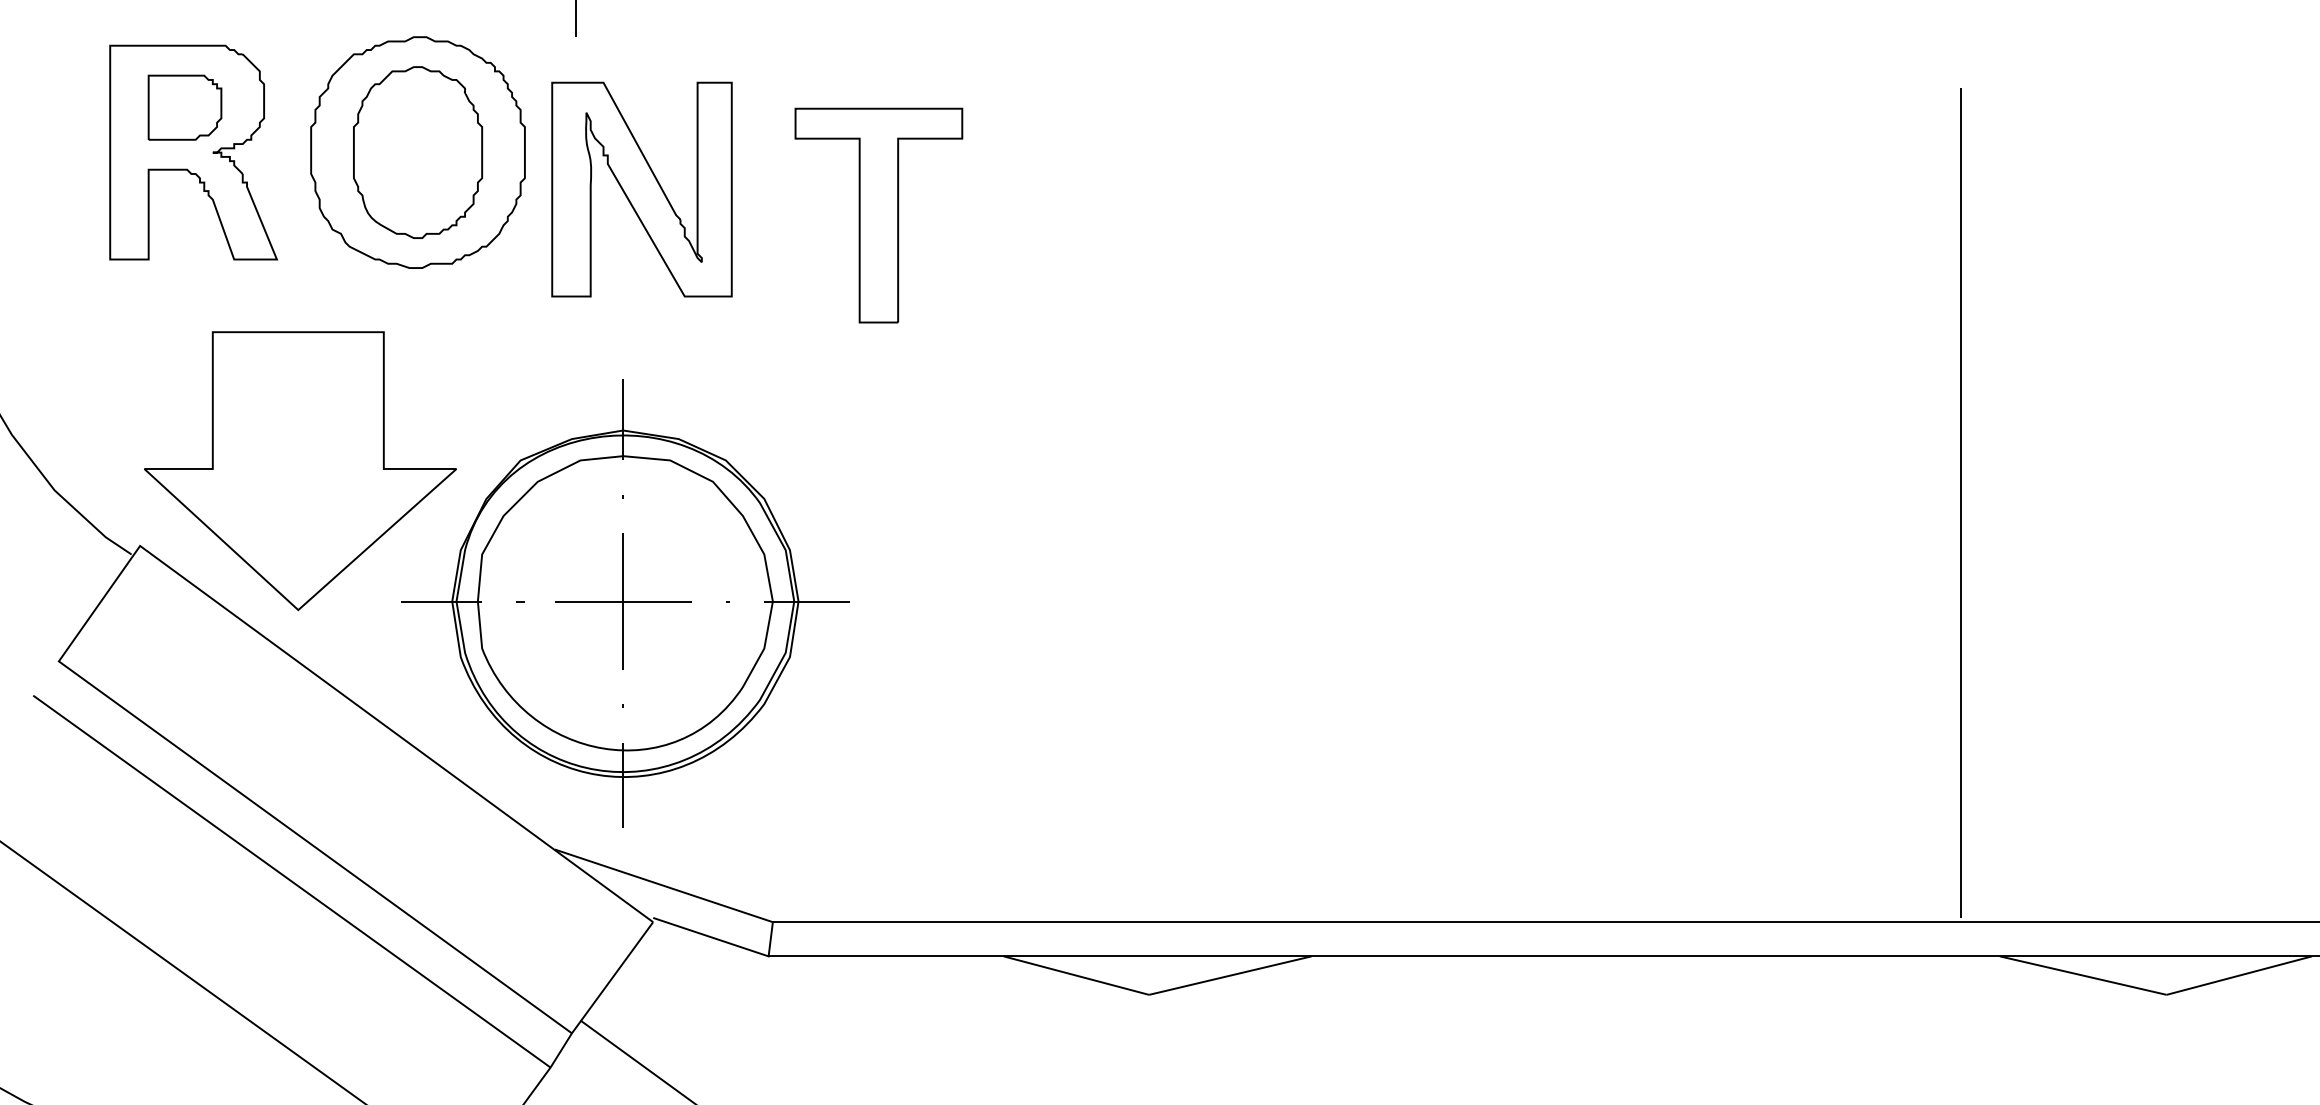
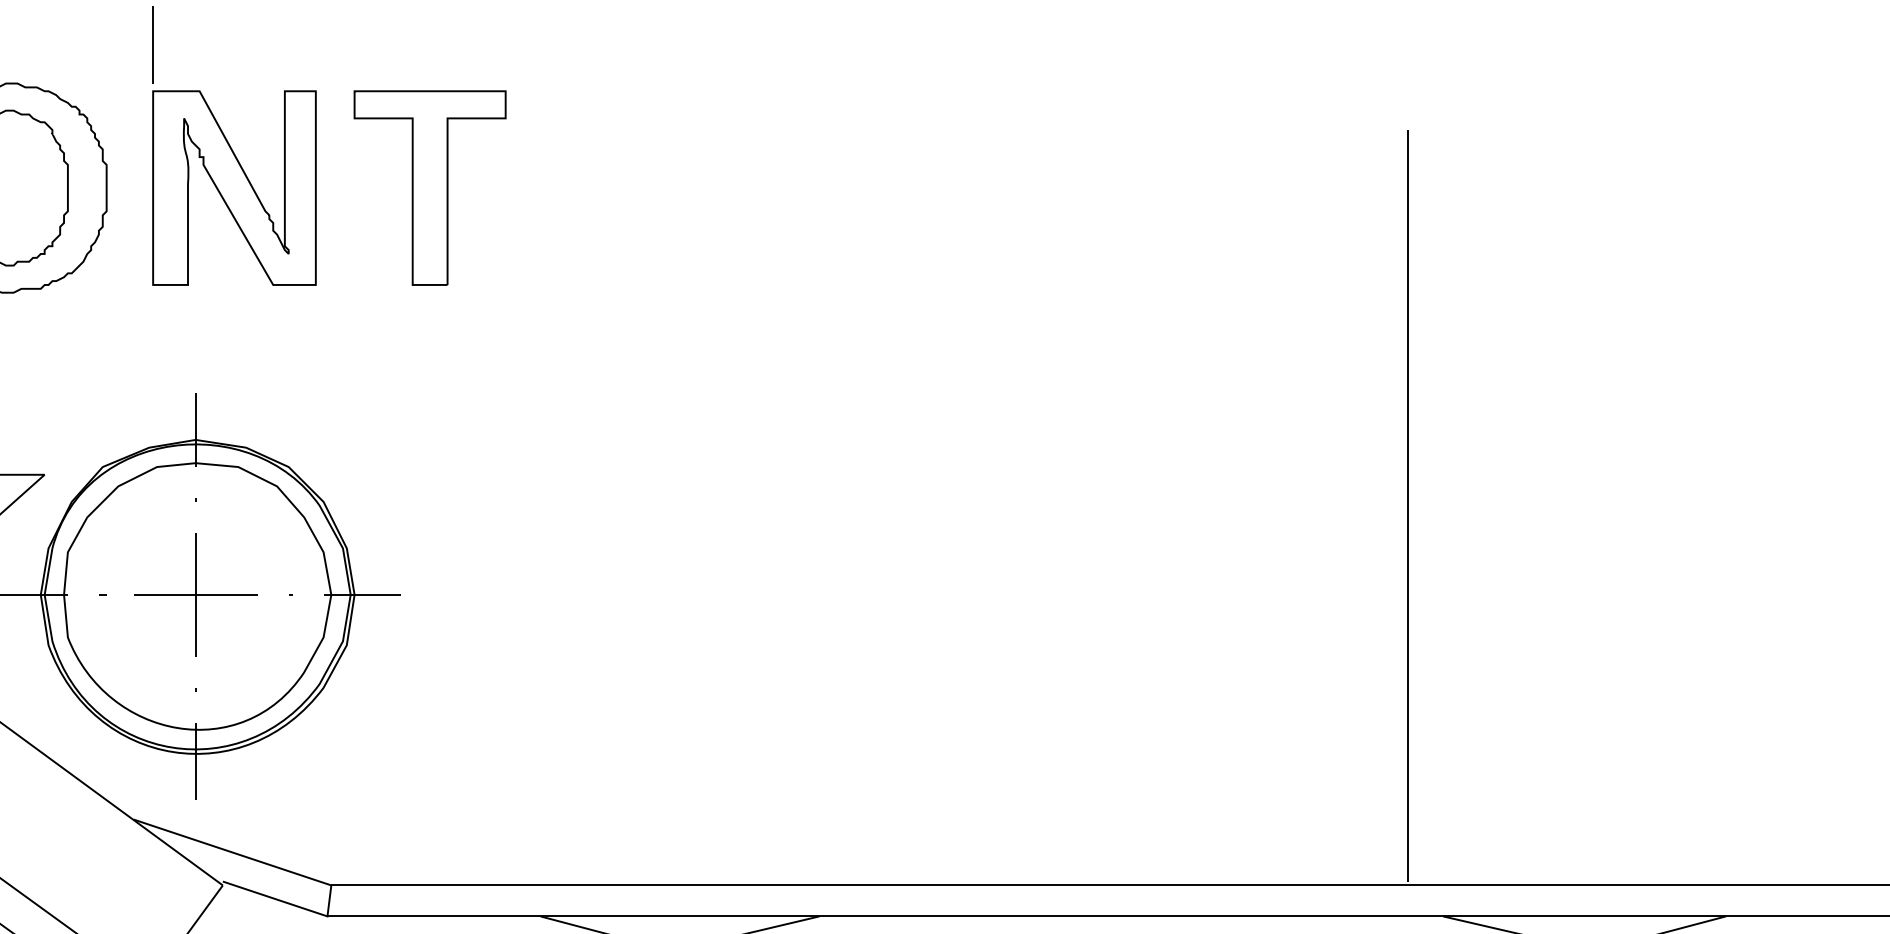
part: (641, 189) -> (234, 188), moved
part: (878, 215) -> (429, 188), moved

